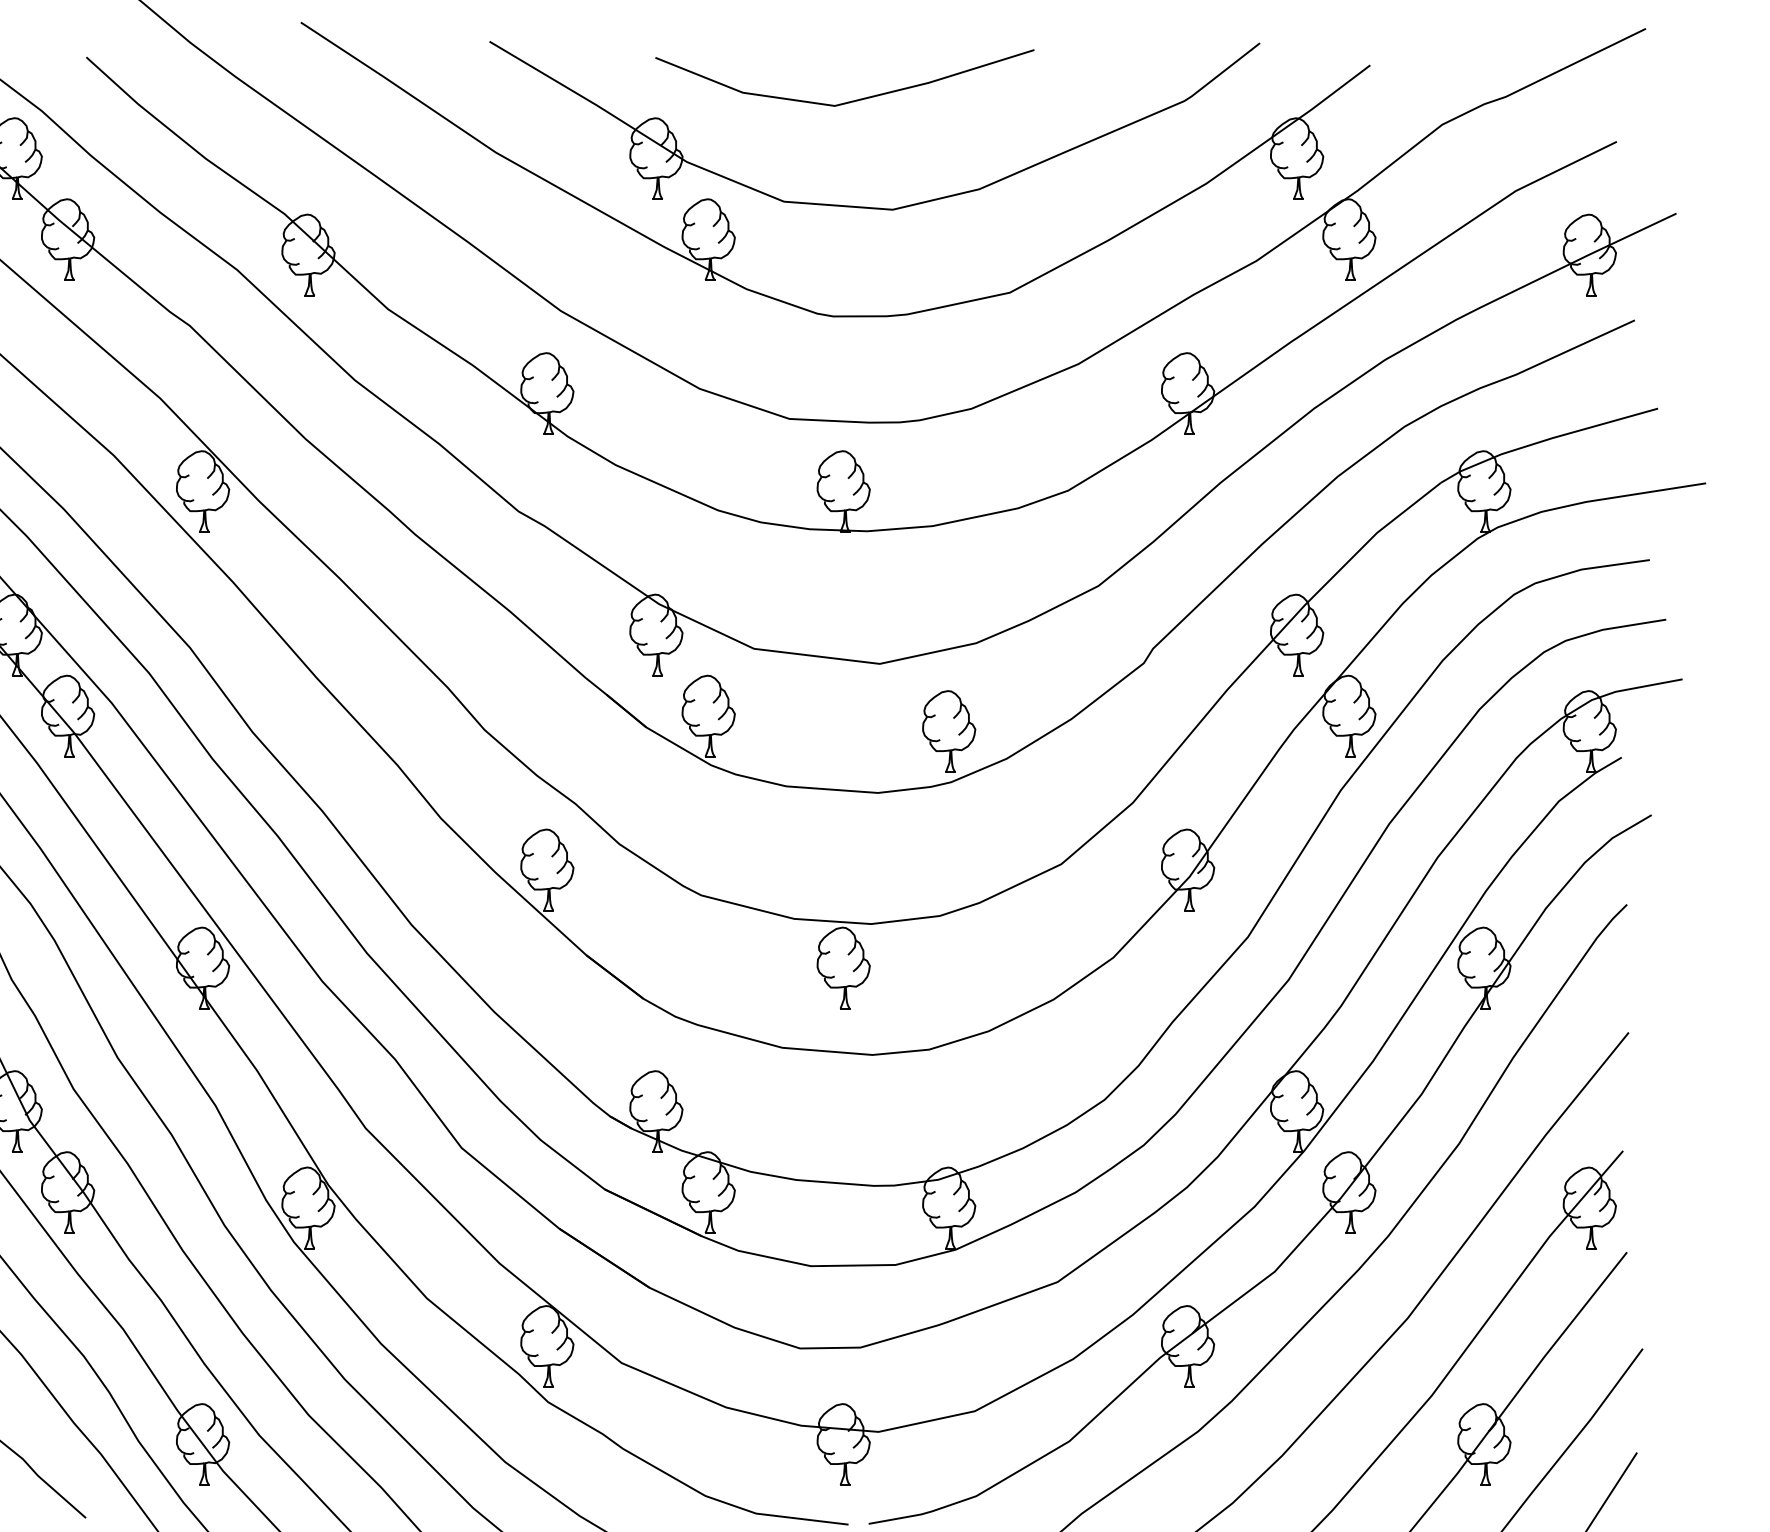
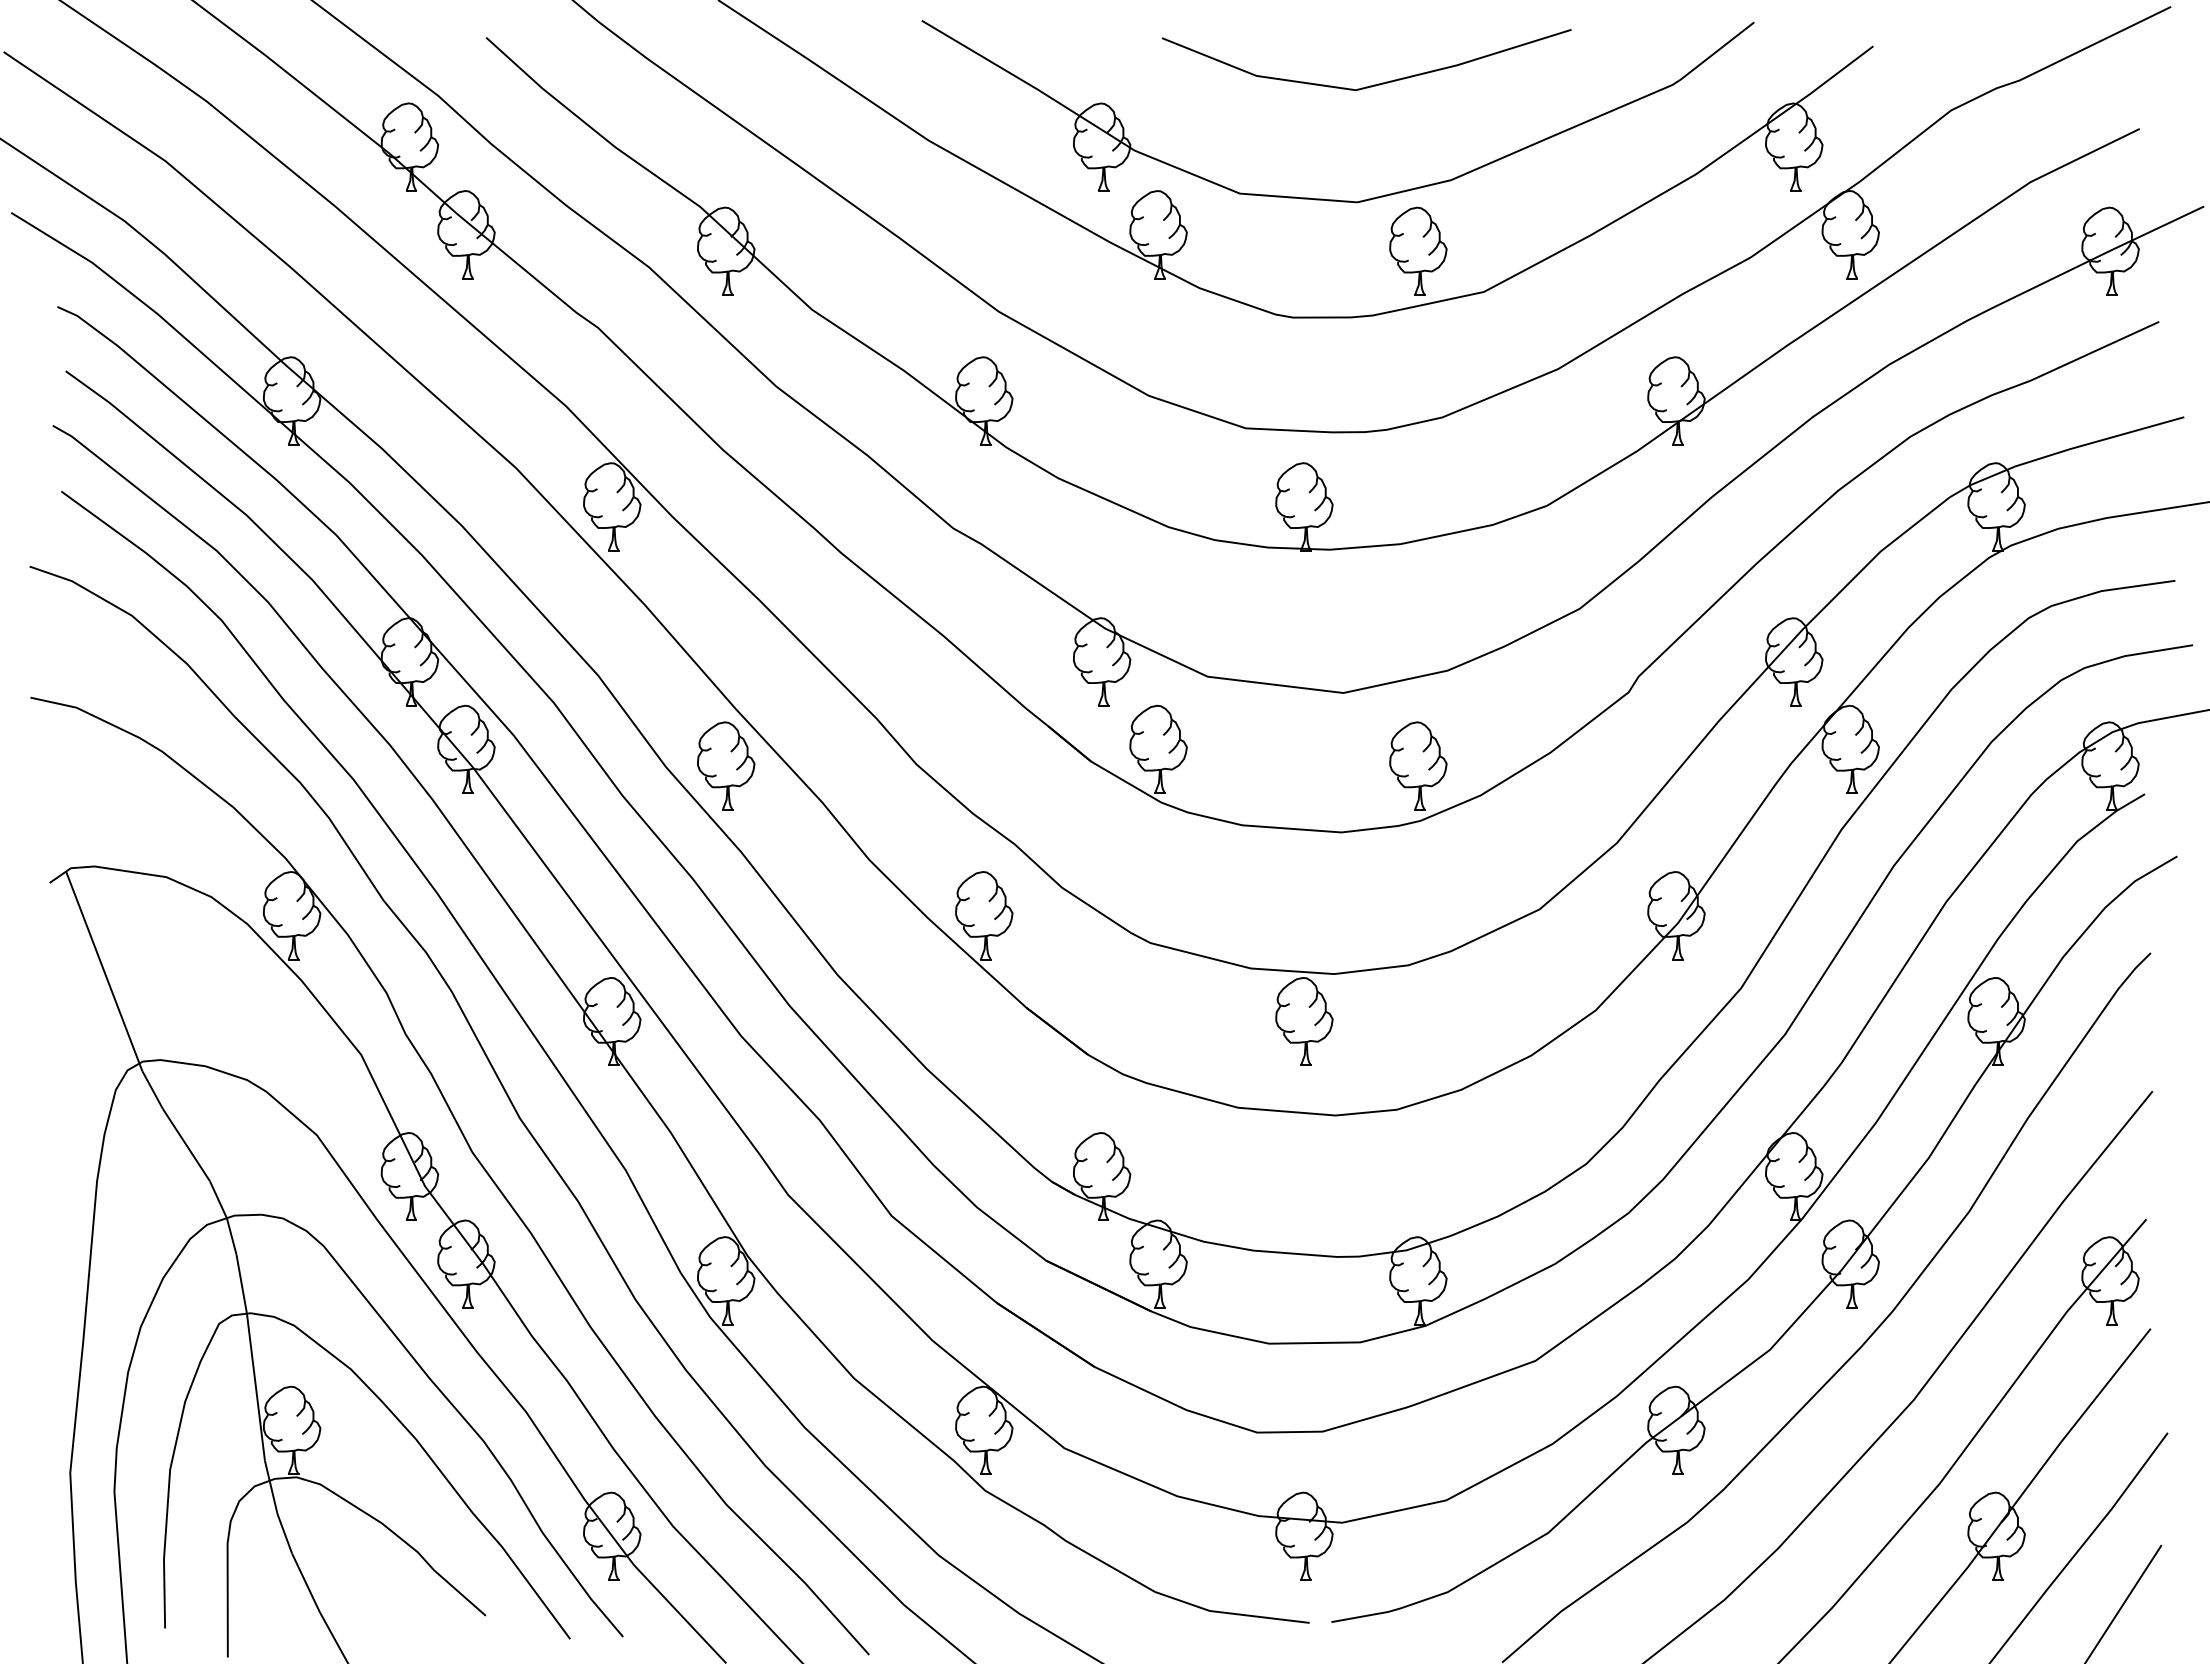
line: (847, 101) -> (1369, 85), moved
part: (949, 254) -> (1418, 250), added
part: (308, 731) -> (726, 765), added

